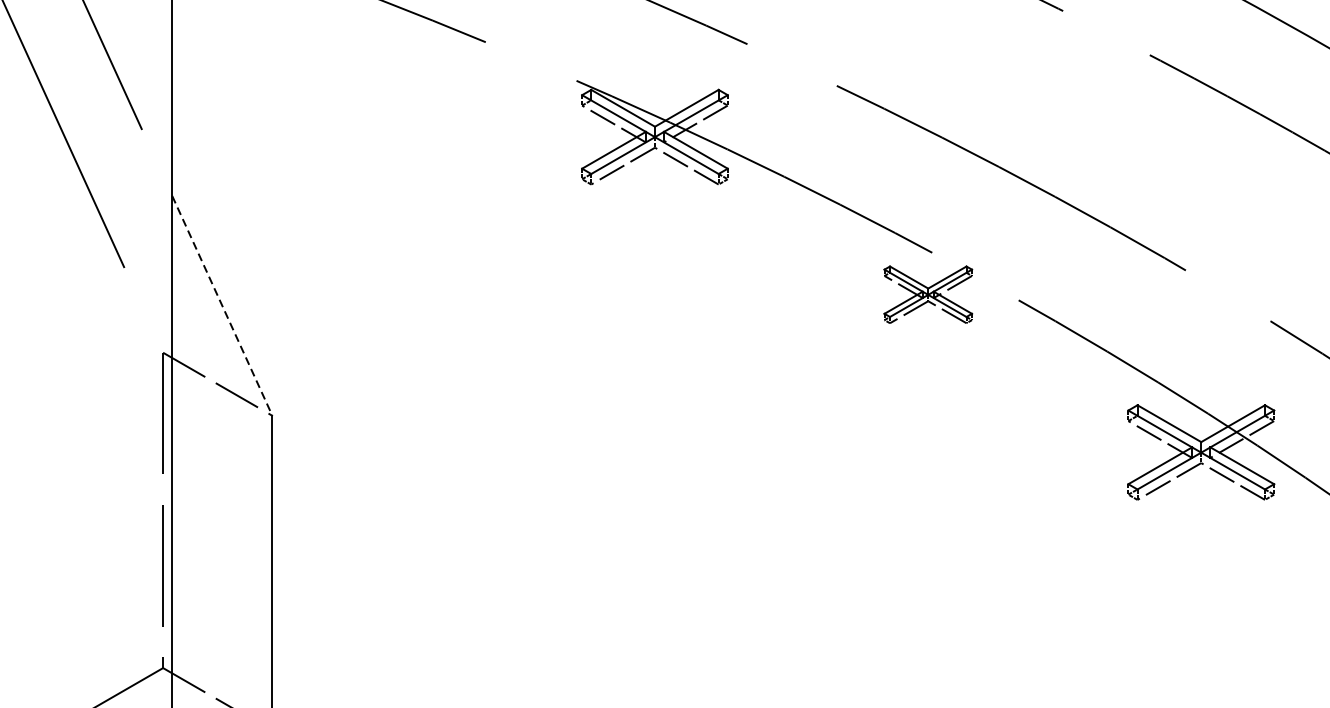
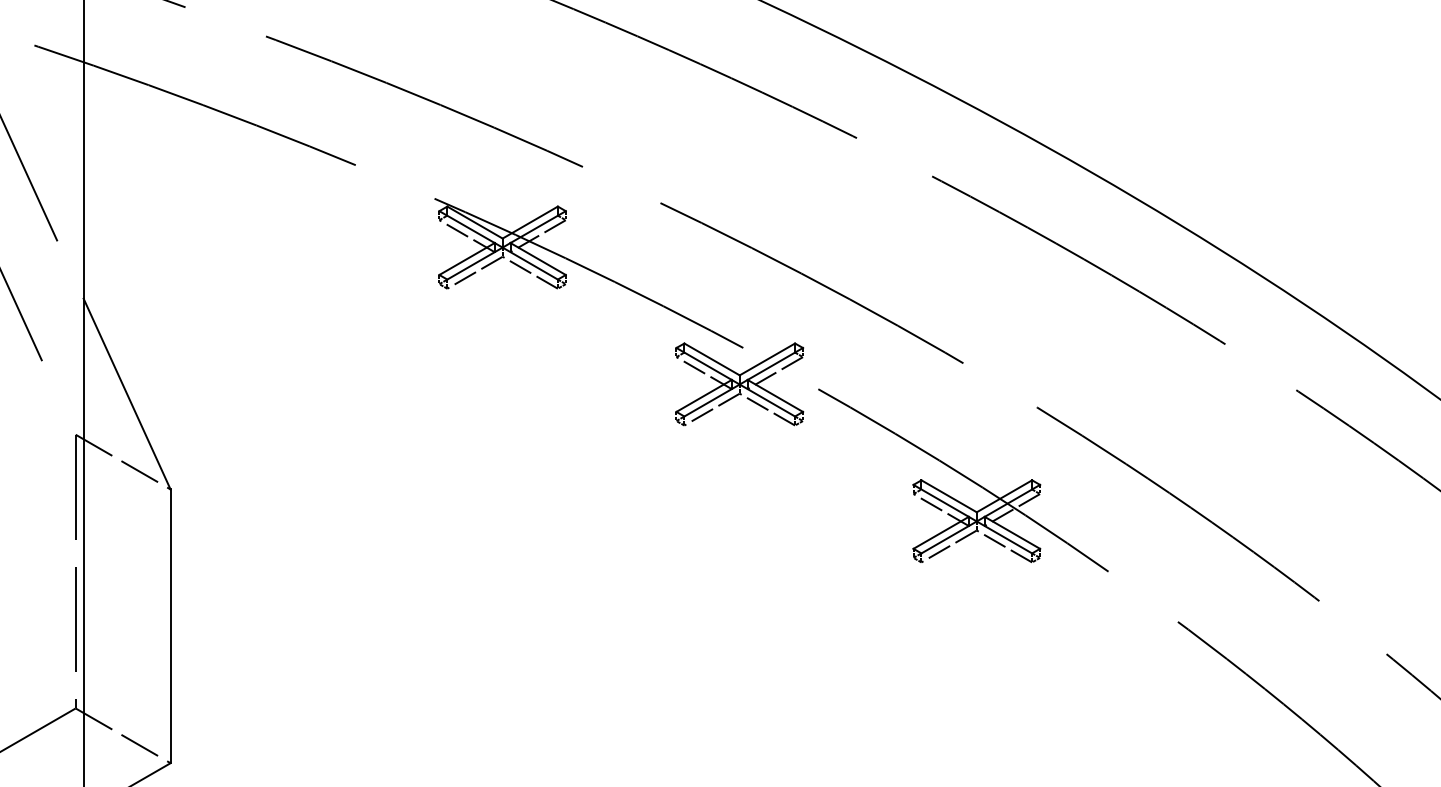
part: (927, 294) -> (739, 384), size x1.67
line: (222, 306) -> (127, 394), dashed -> solid

